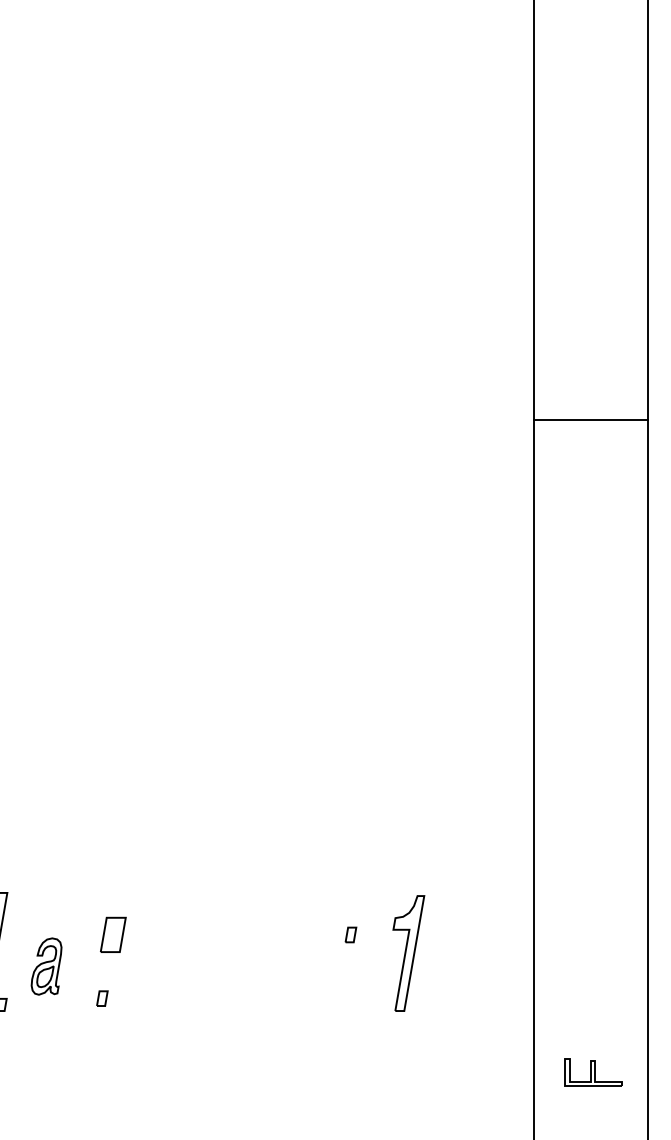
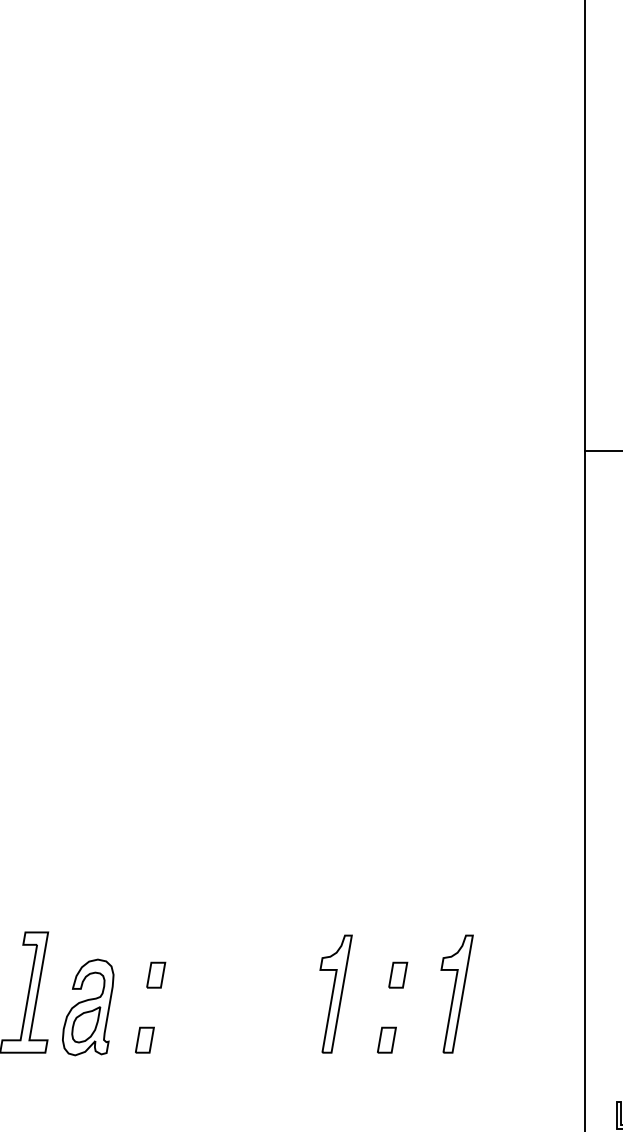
part: (113, 934) -> (156, 974), size x0.71
part: (350, 934) -> (397, 974), size x1.67
part: (289, 953) -> (335, 994), added
part: (46, 966) -> (88, 1007), size x1.67
part: (102, 998) -> (145, 1039), size x1.67
part: (339, 998) -> (386, 1039), added

